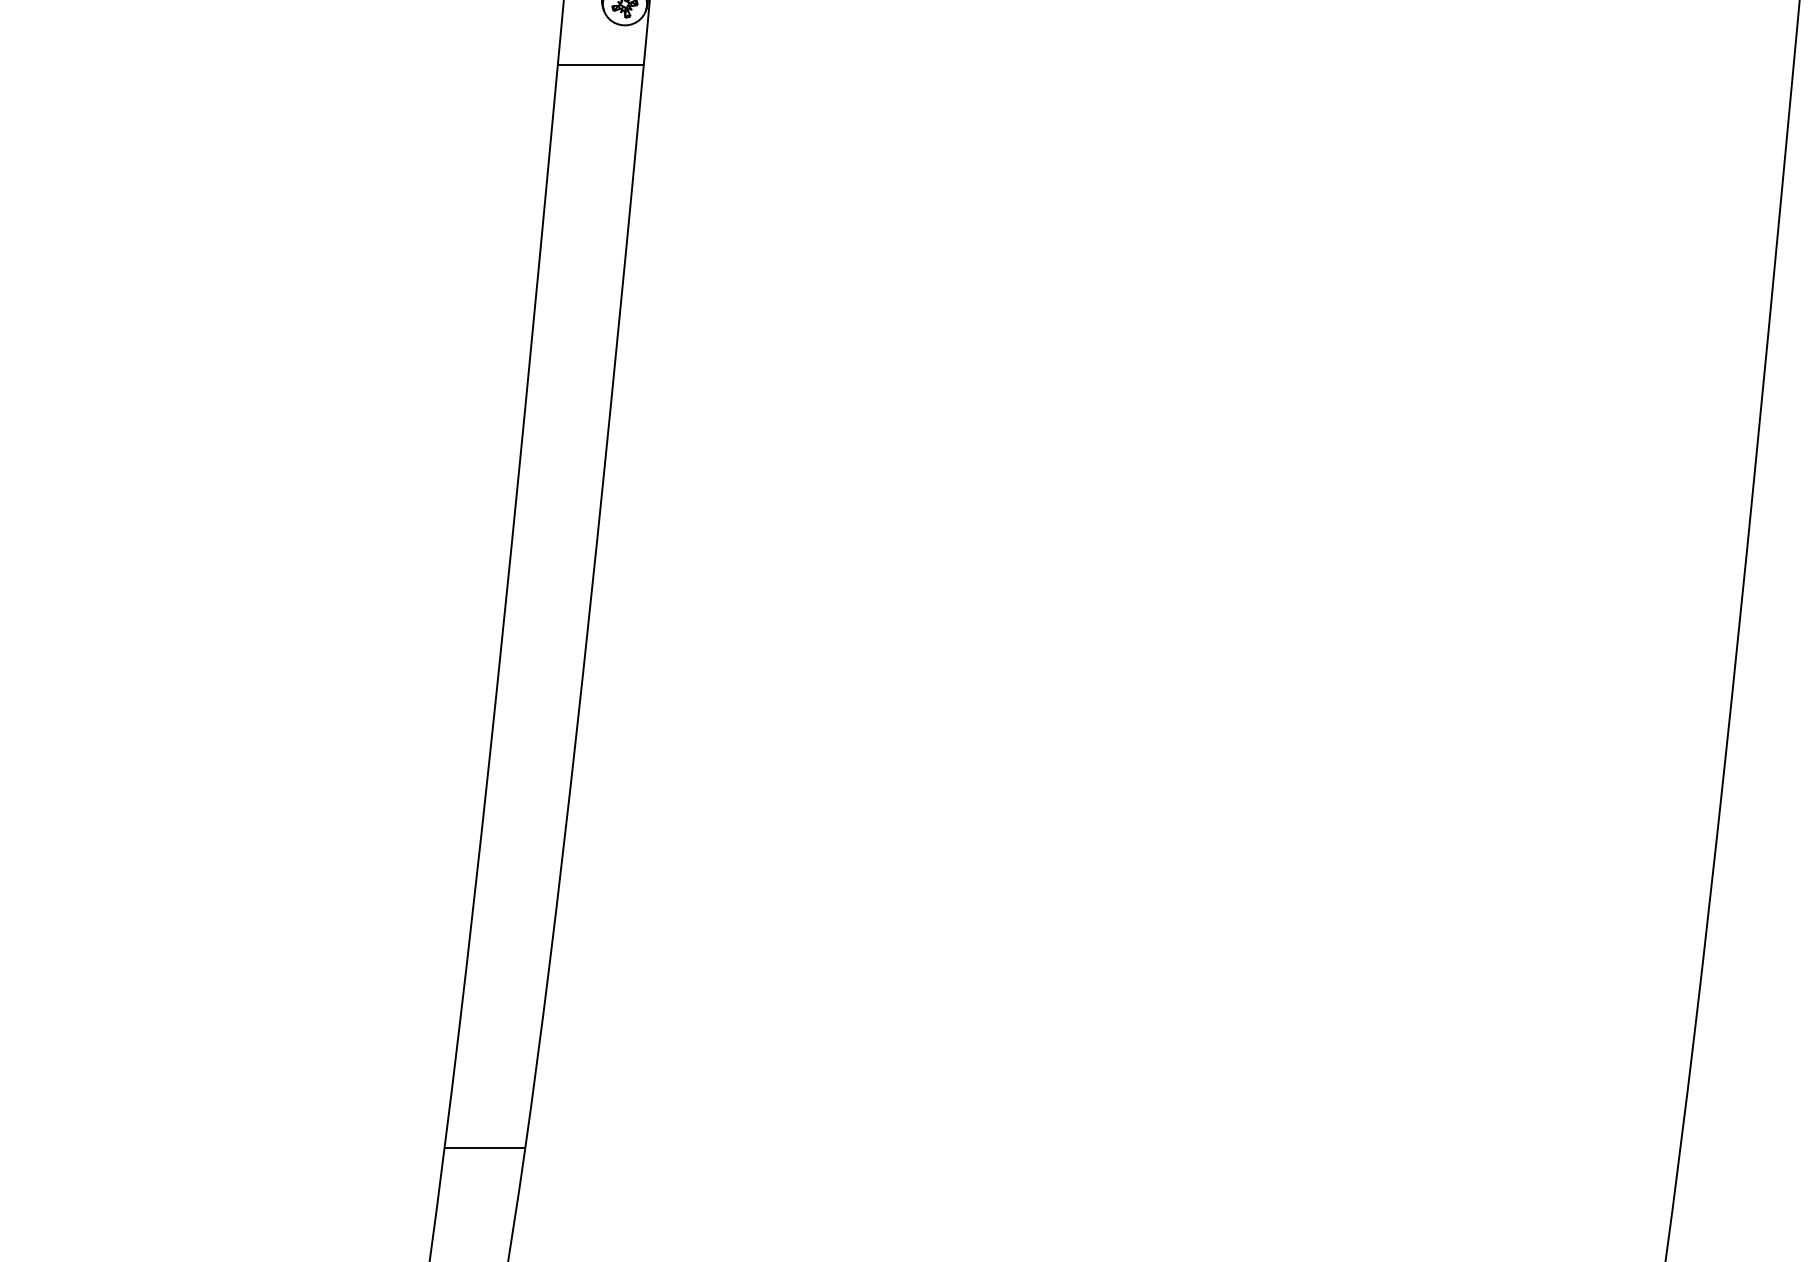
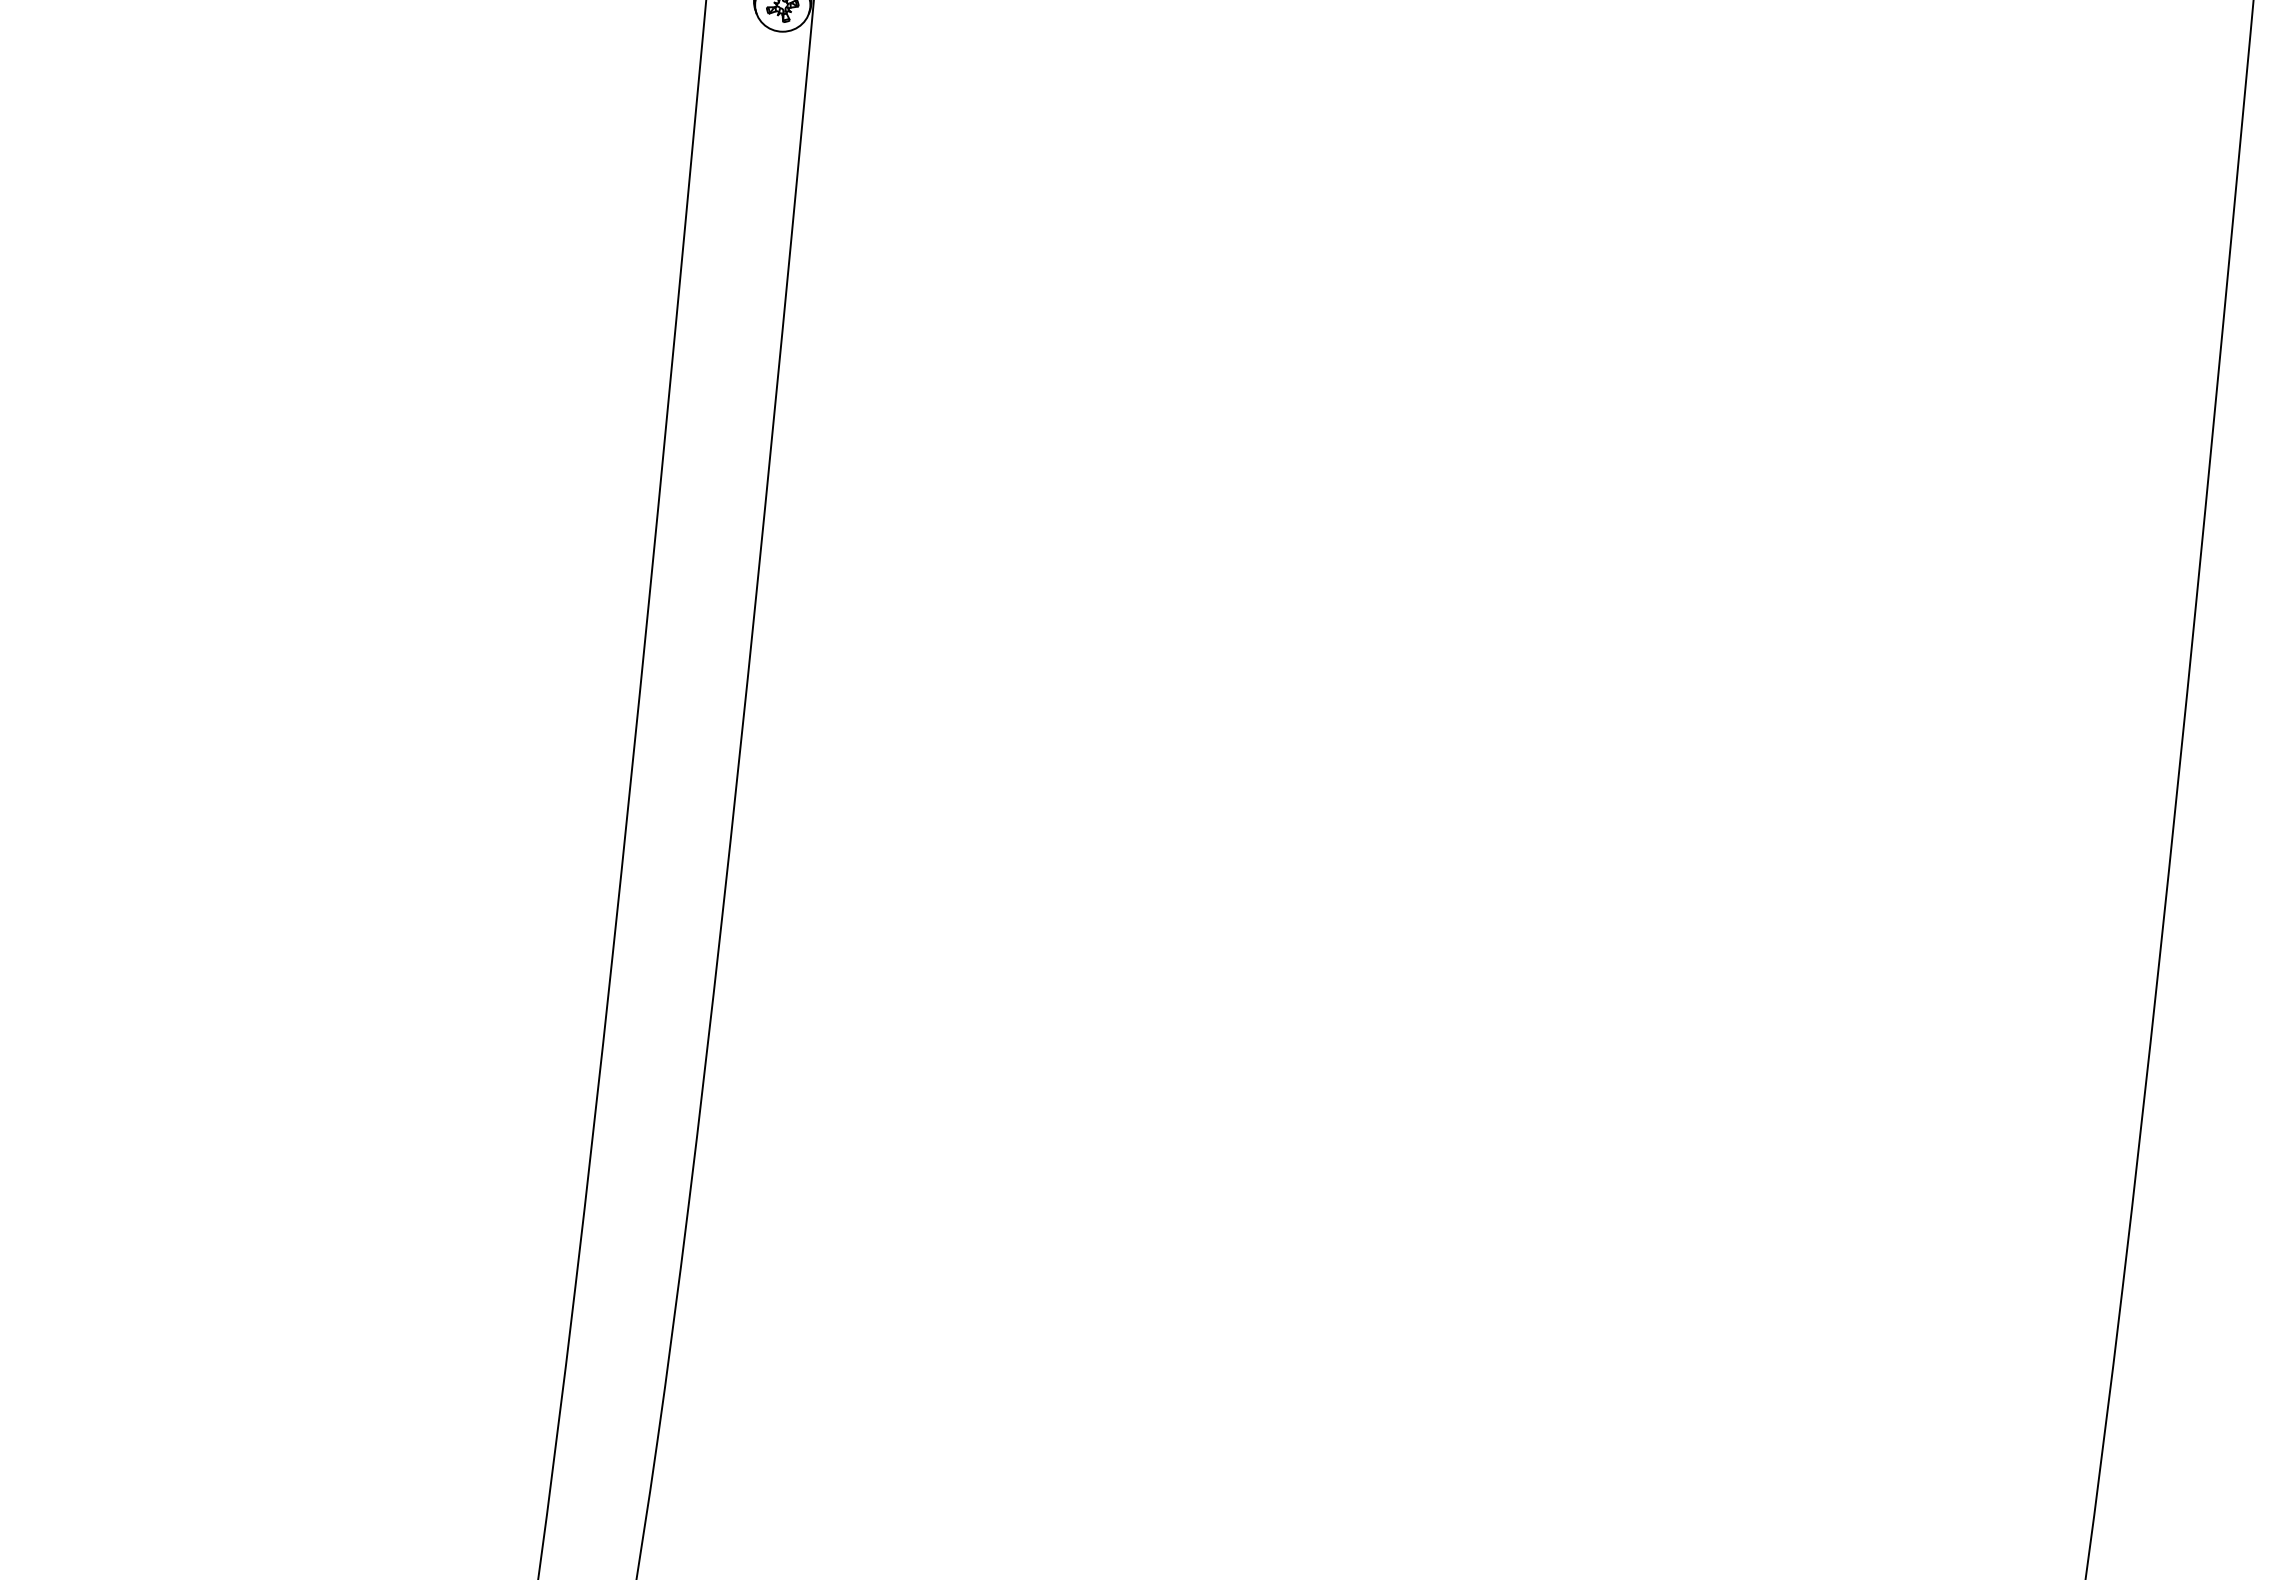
line: (600, 65) -> (752, 81), removed
line: (484, 1148) -> (606, 1437), removed

